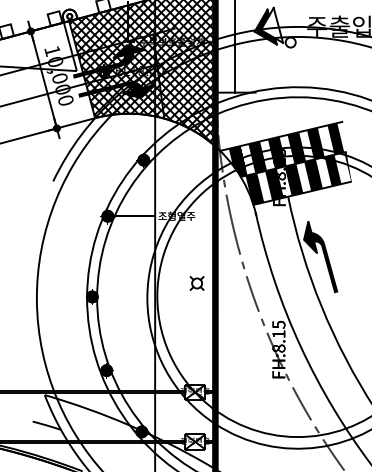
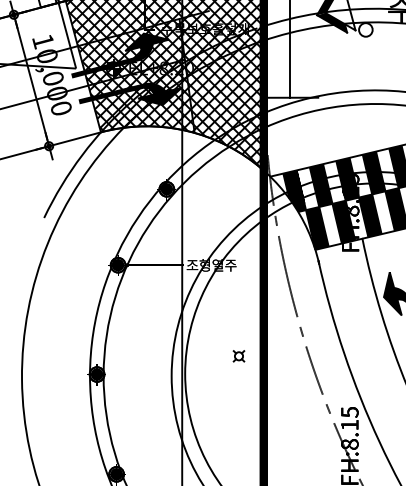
part: (196, 283) -> (238, 356), size x0.6

